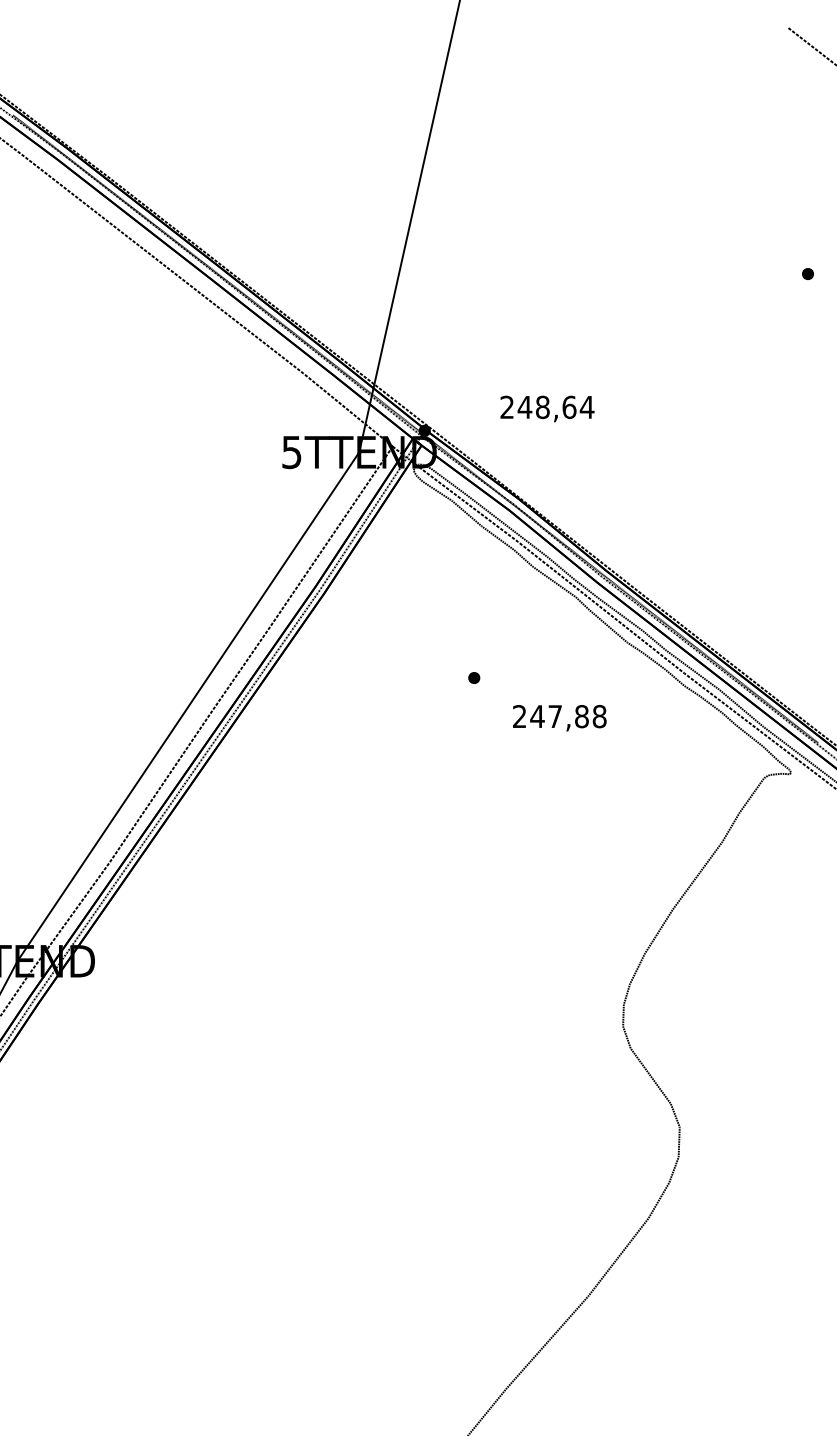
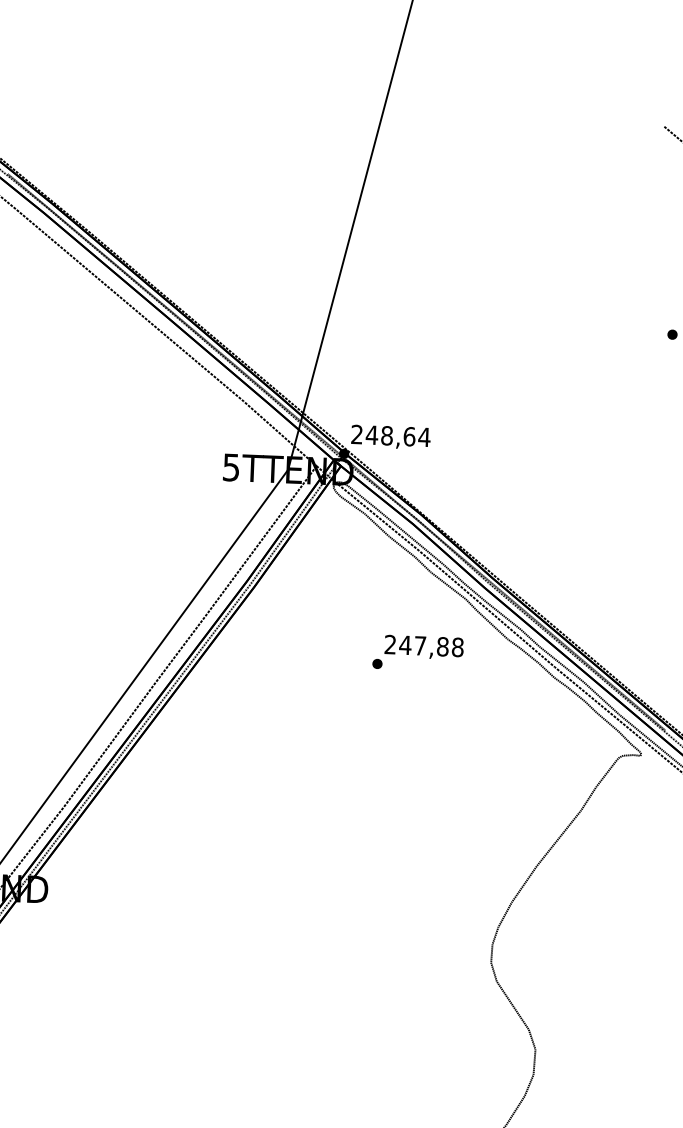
text: (547, 408) -> (391, 436), moved
text: (559, 718) -> (423, 647), moved

